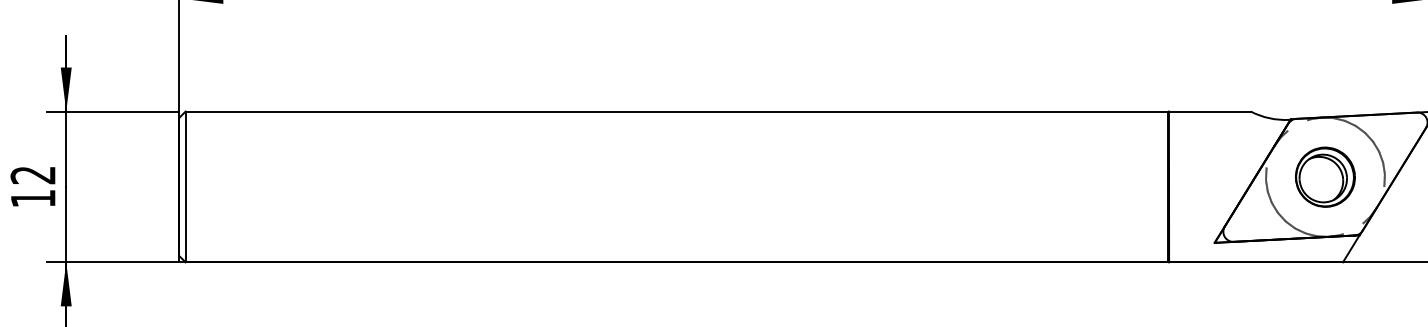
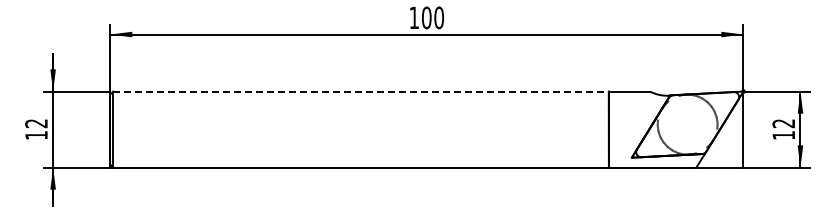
line: (676, 111) -> (360, 91), solid -> dashed
part: (1325, 176) -> (687, 124), removed

